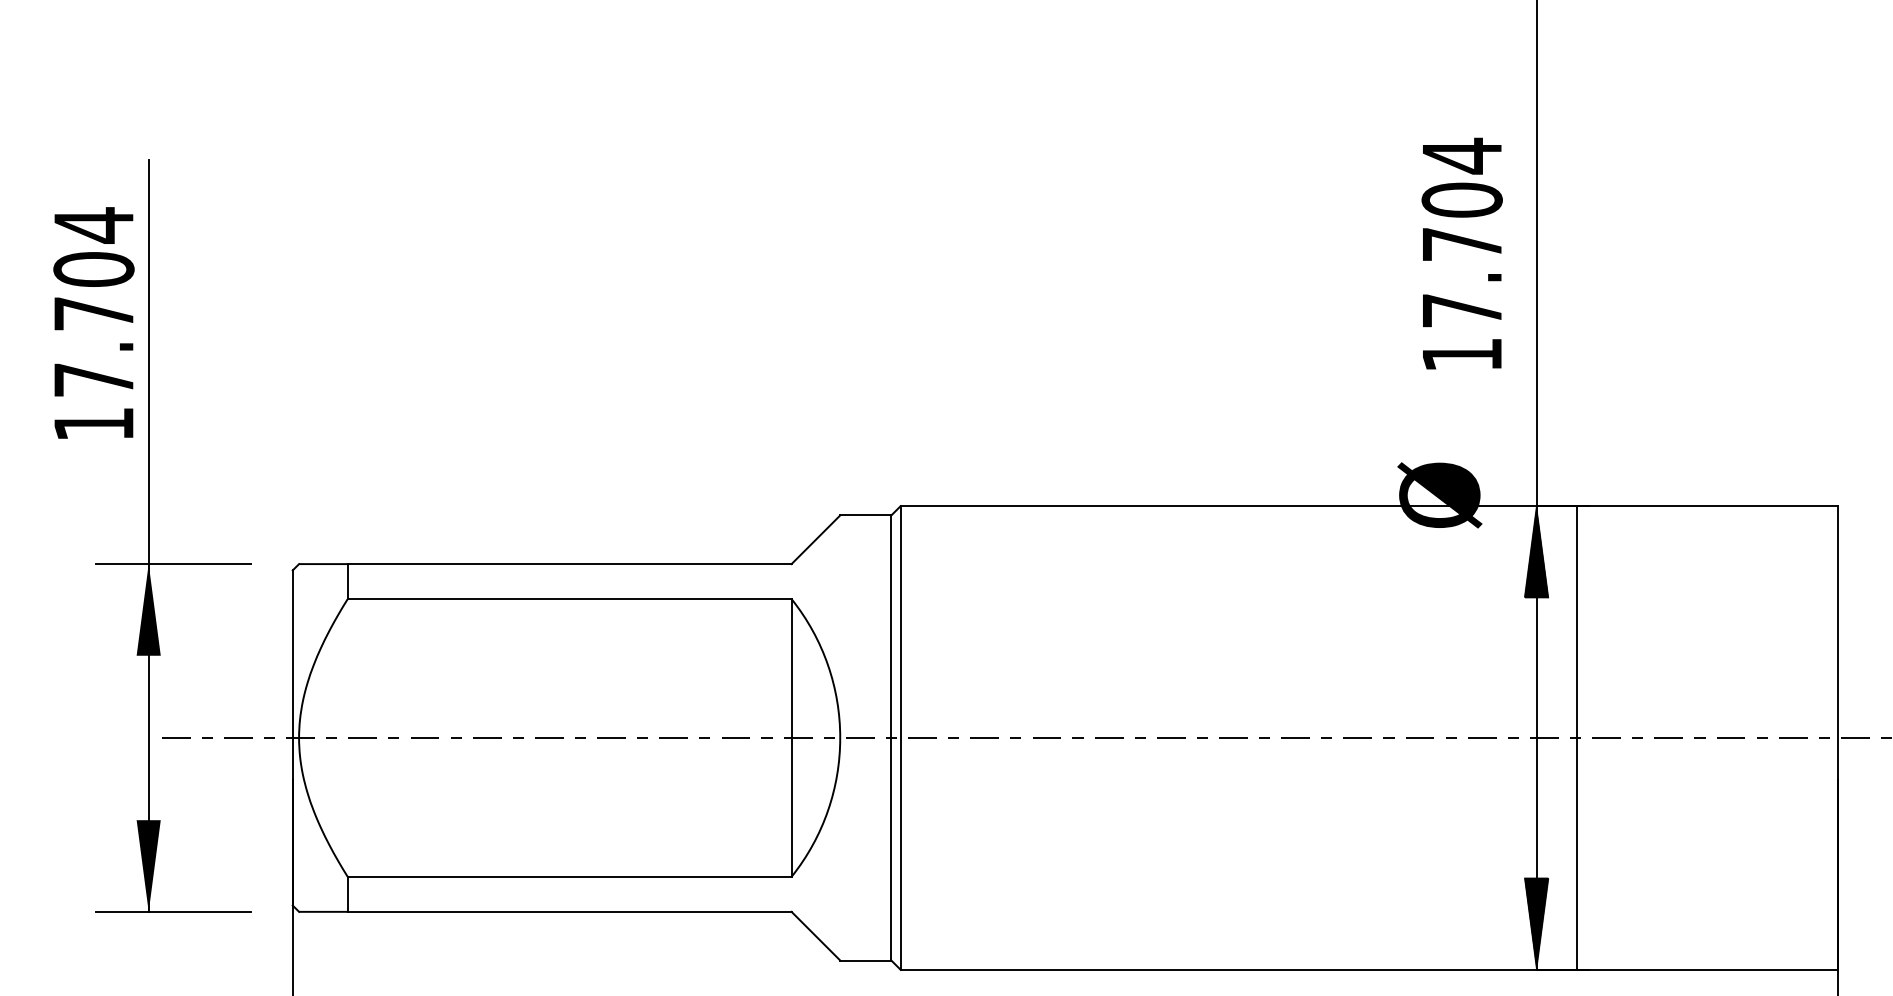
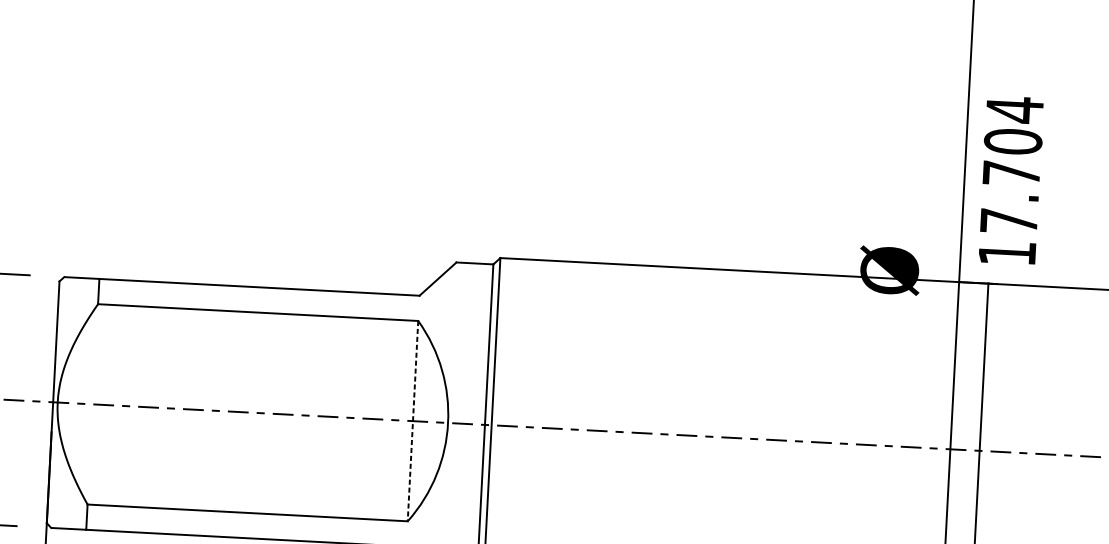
text: (1461, 253) -> (1010, 180), moved
hatch: (1536, 551) -> (957, 314), removed
line: (791, 737) -> (412, 420), solid -> dashed

